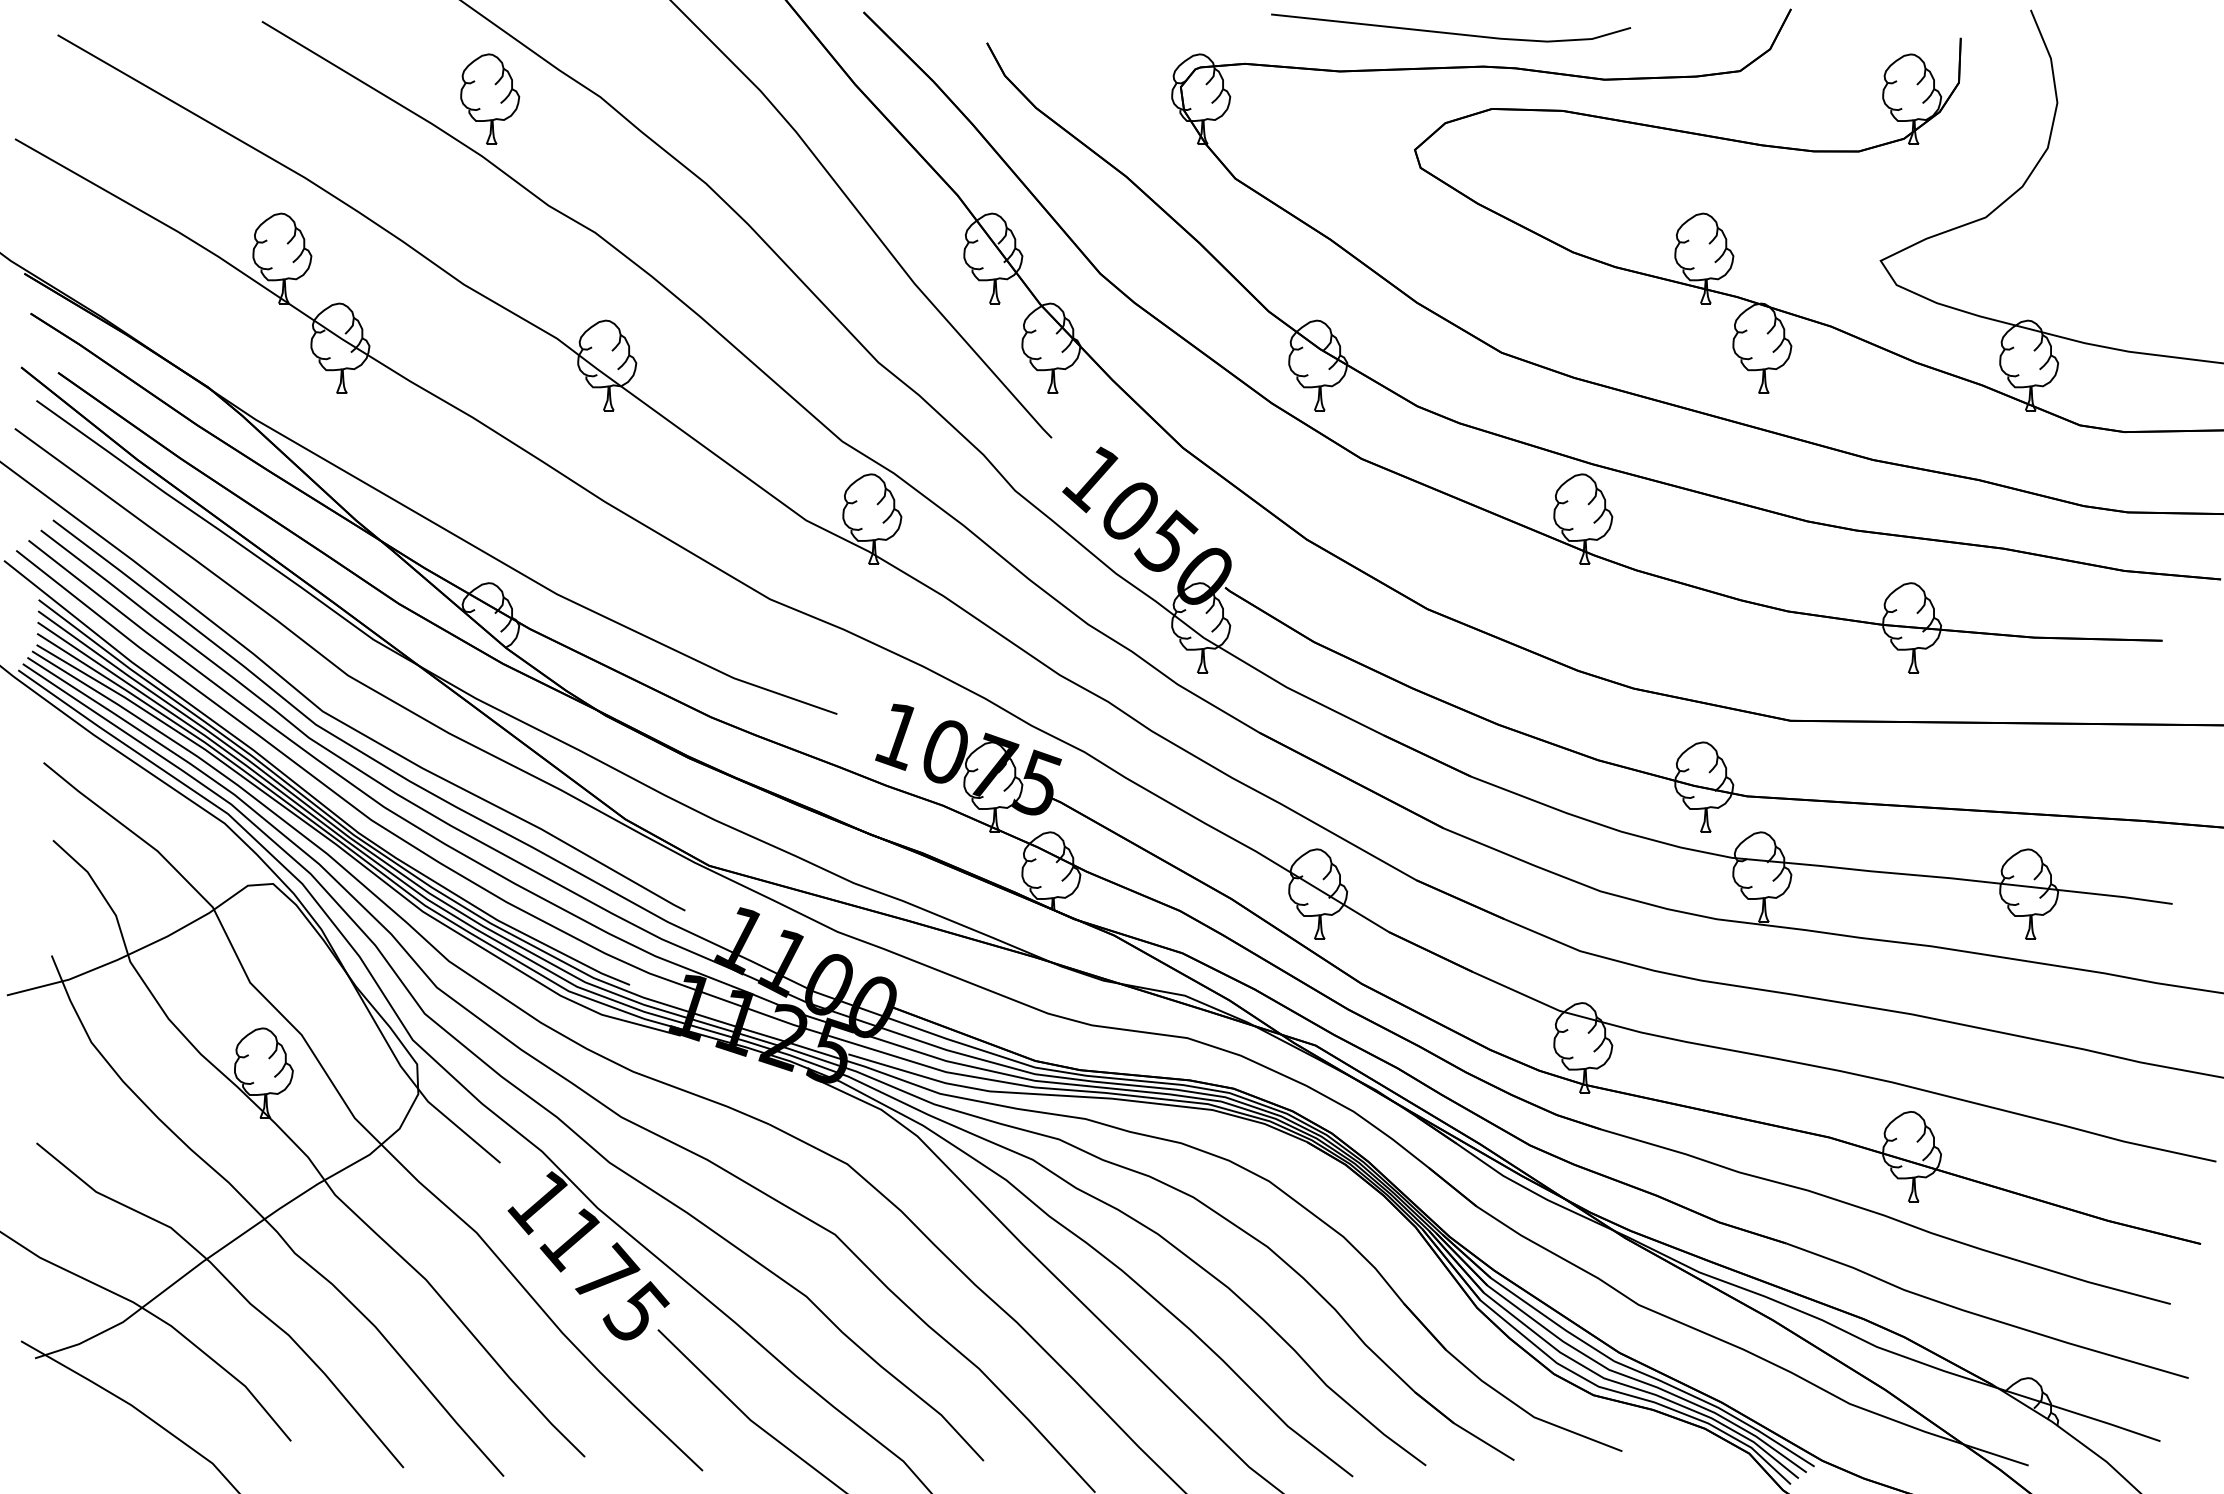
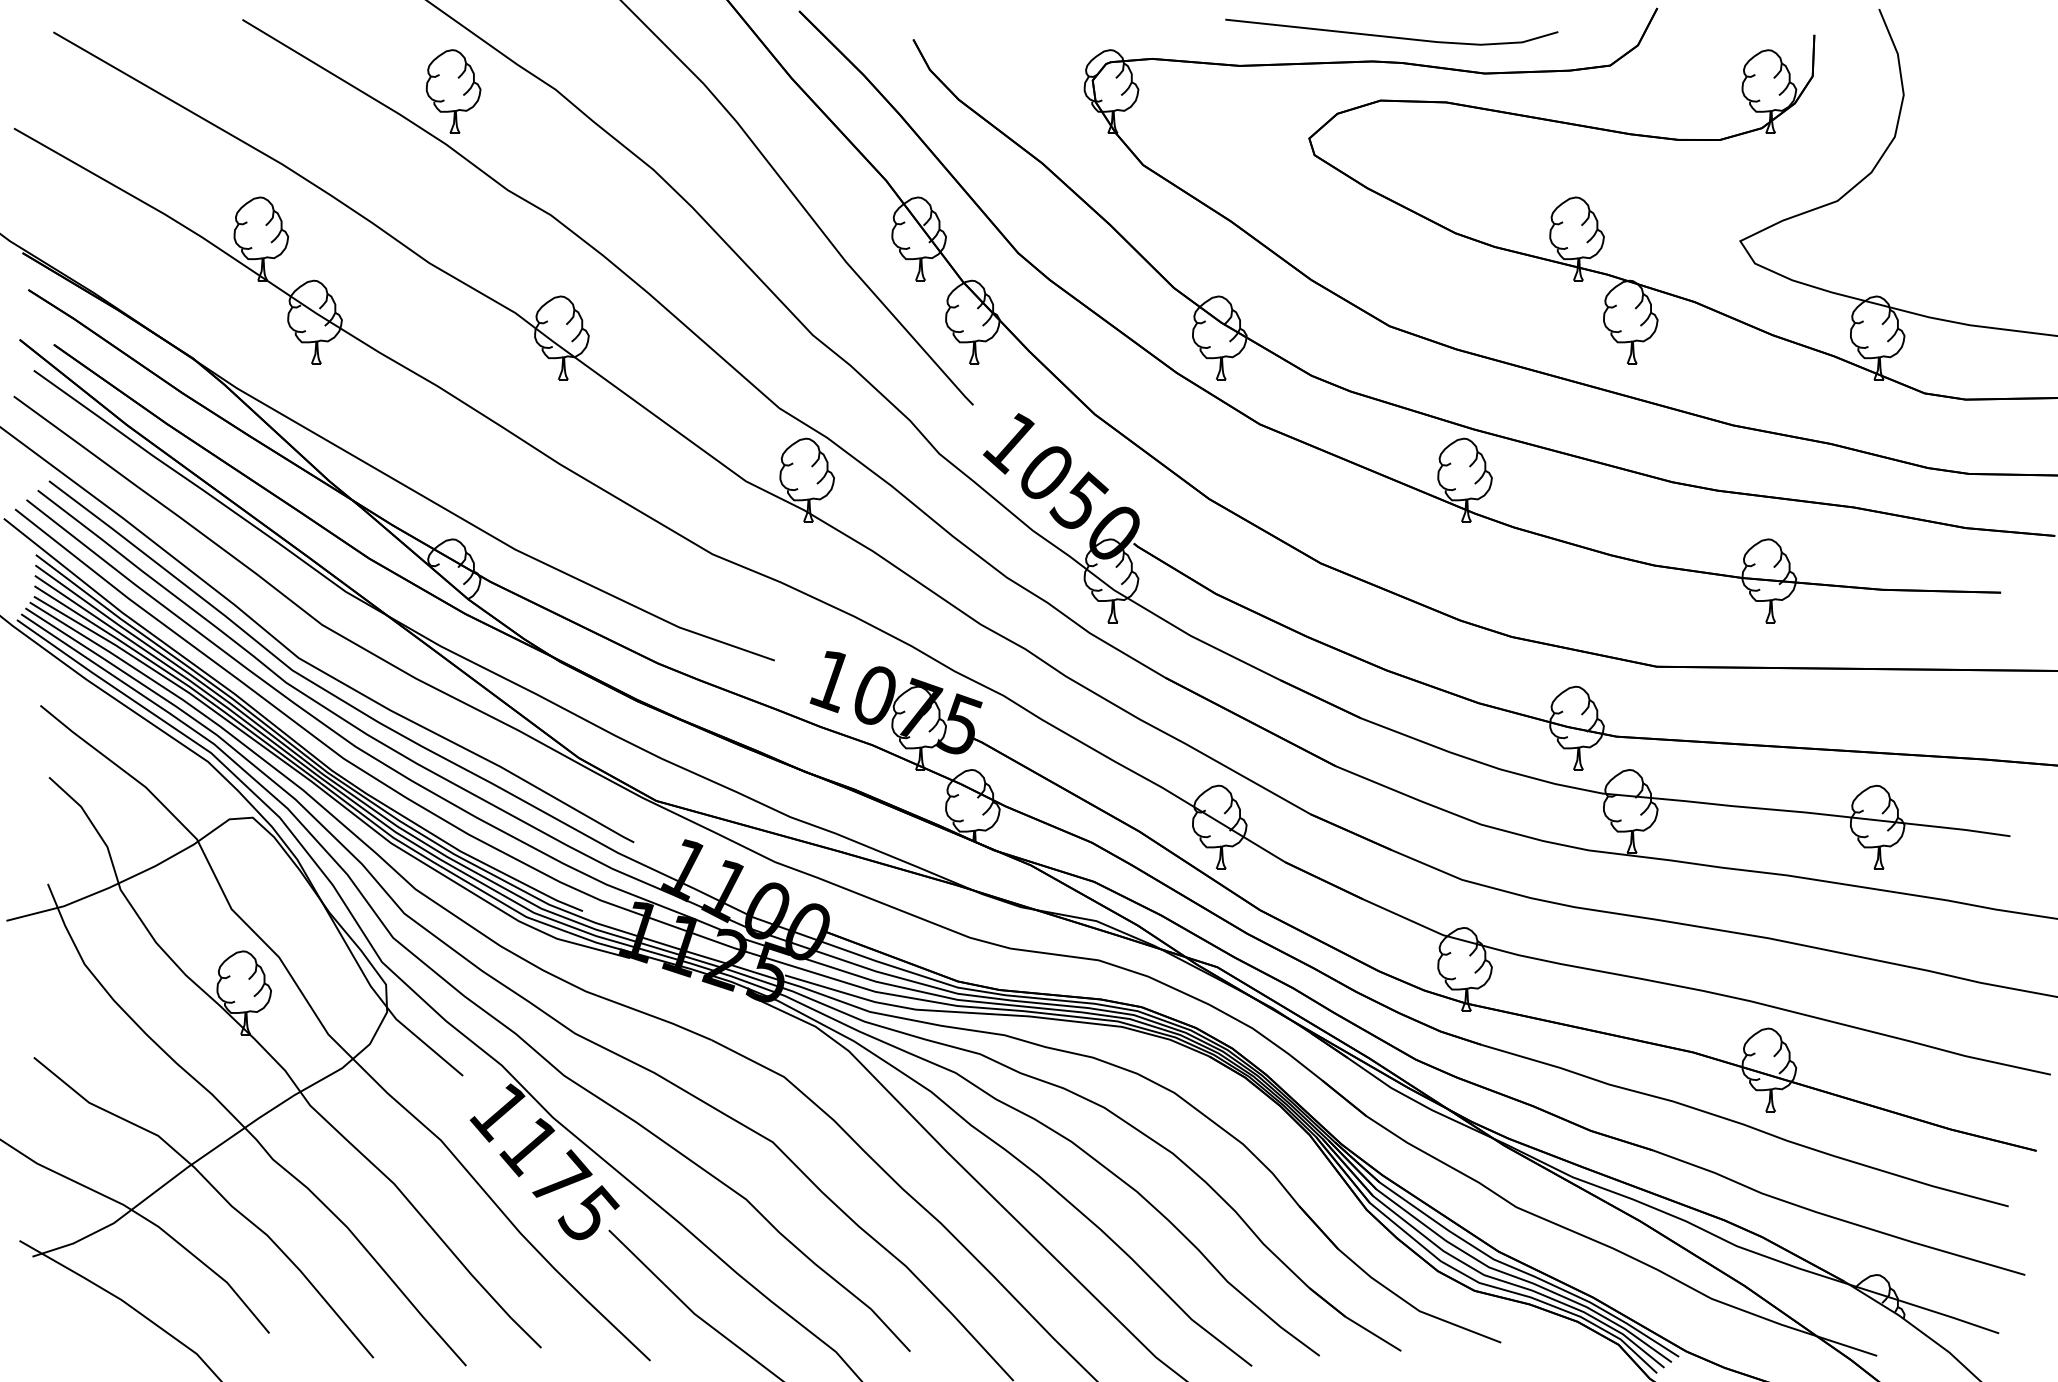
line: (1451, 32) -> (1392, 36), moved

